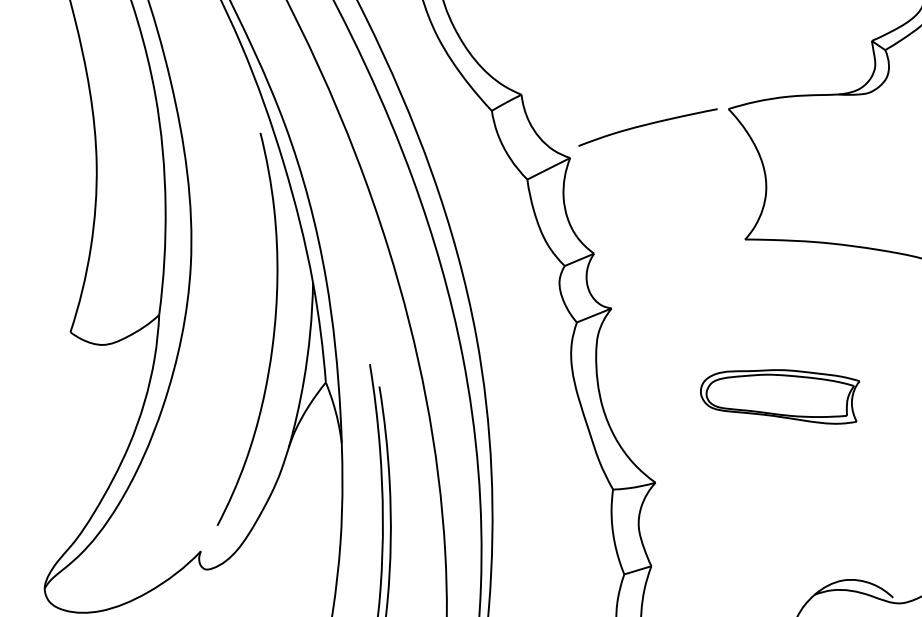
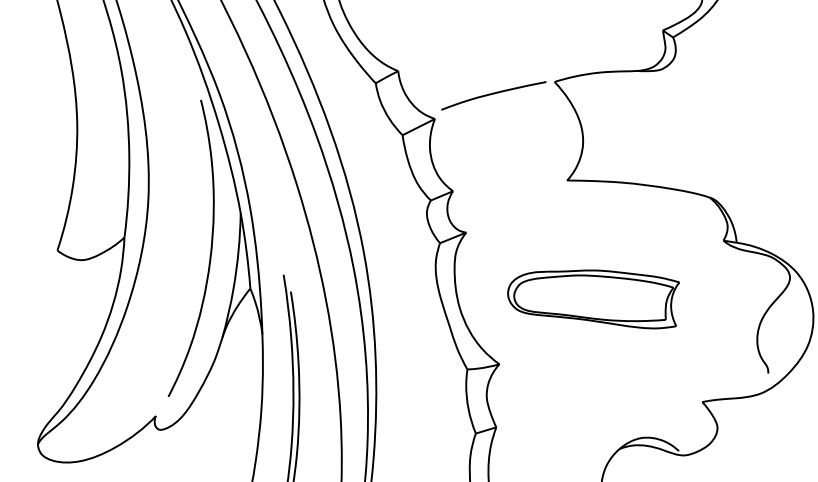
part: (780, 396) -> (593, 299), size x1.43

